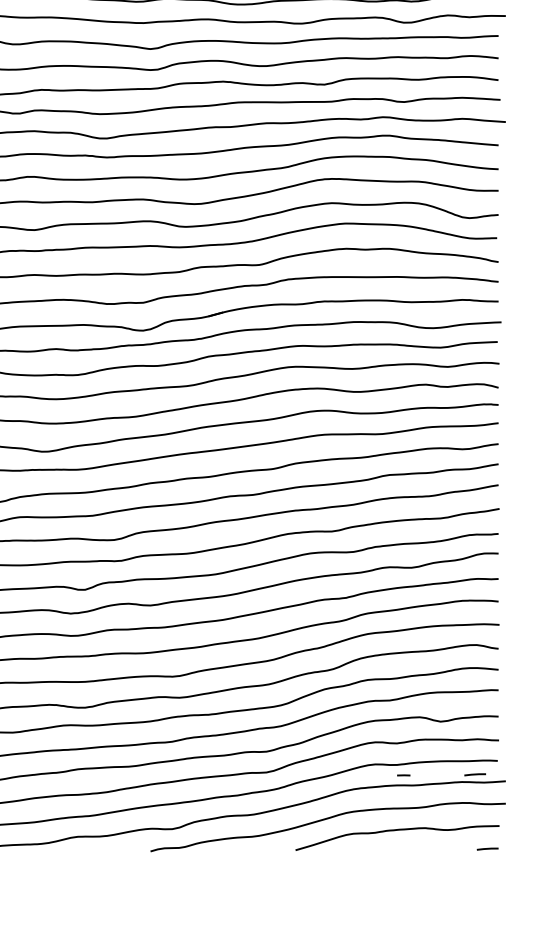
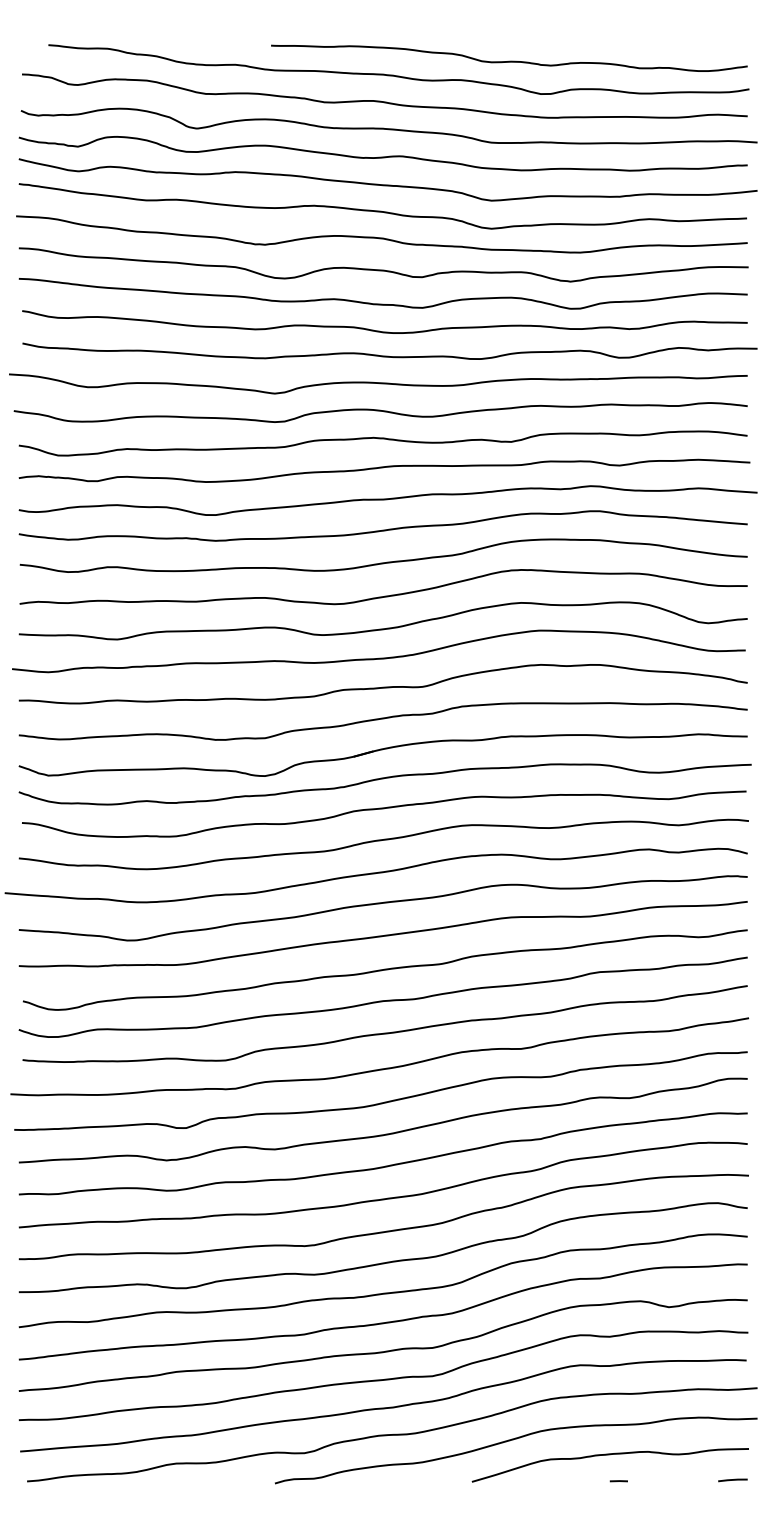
line: (474, 774) -> (715, 1379), removed
line: (403, 775) -> (618, 1481), moved

